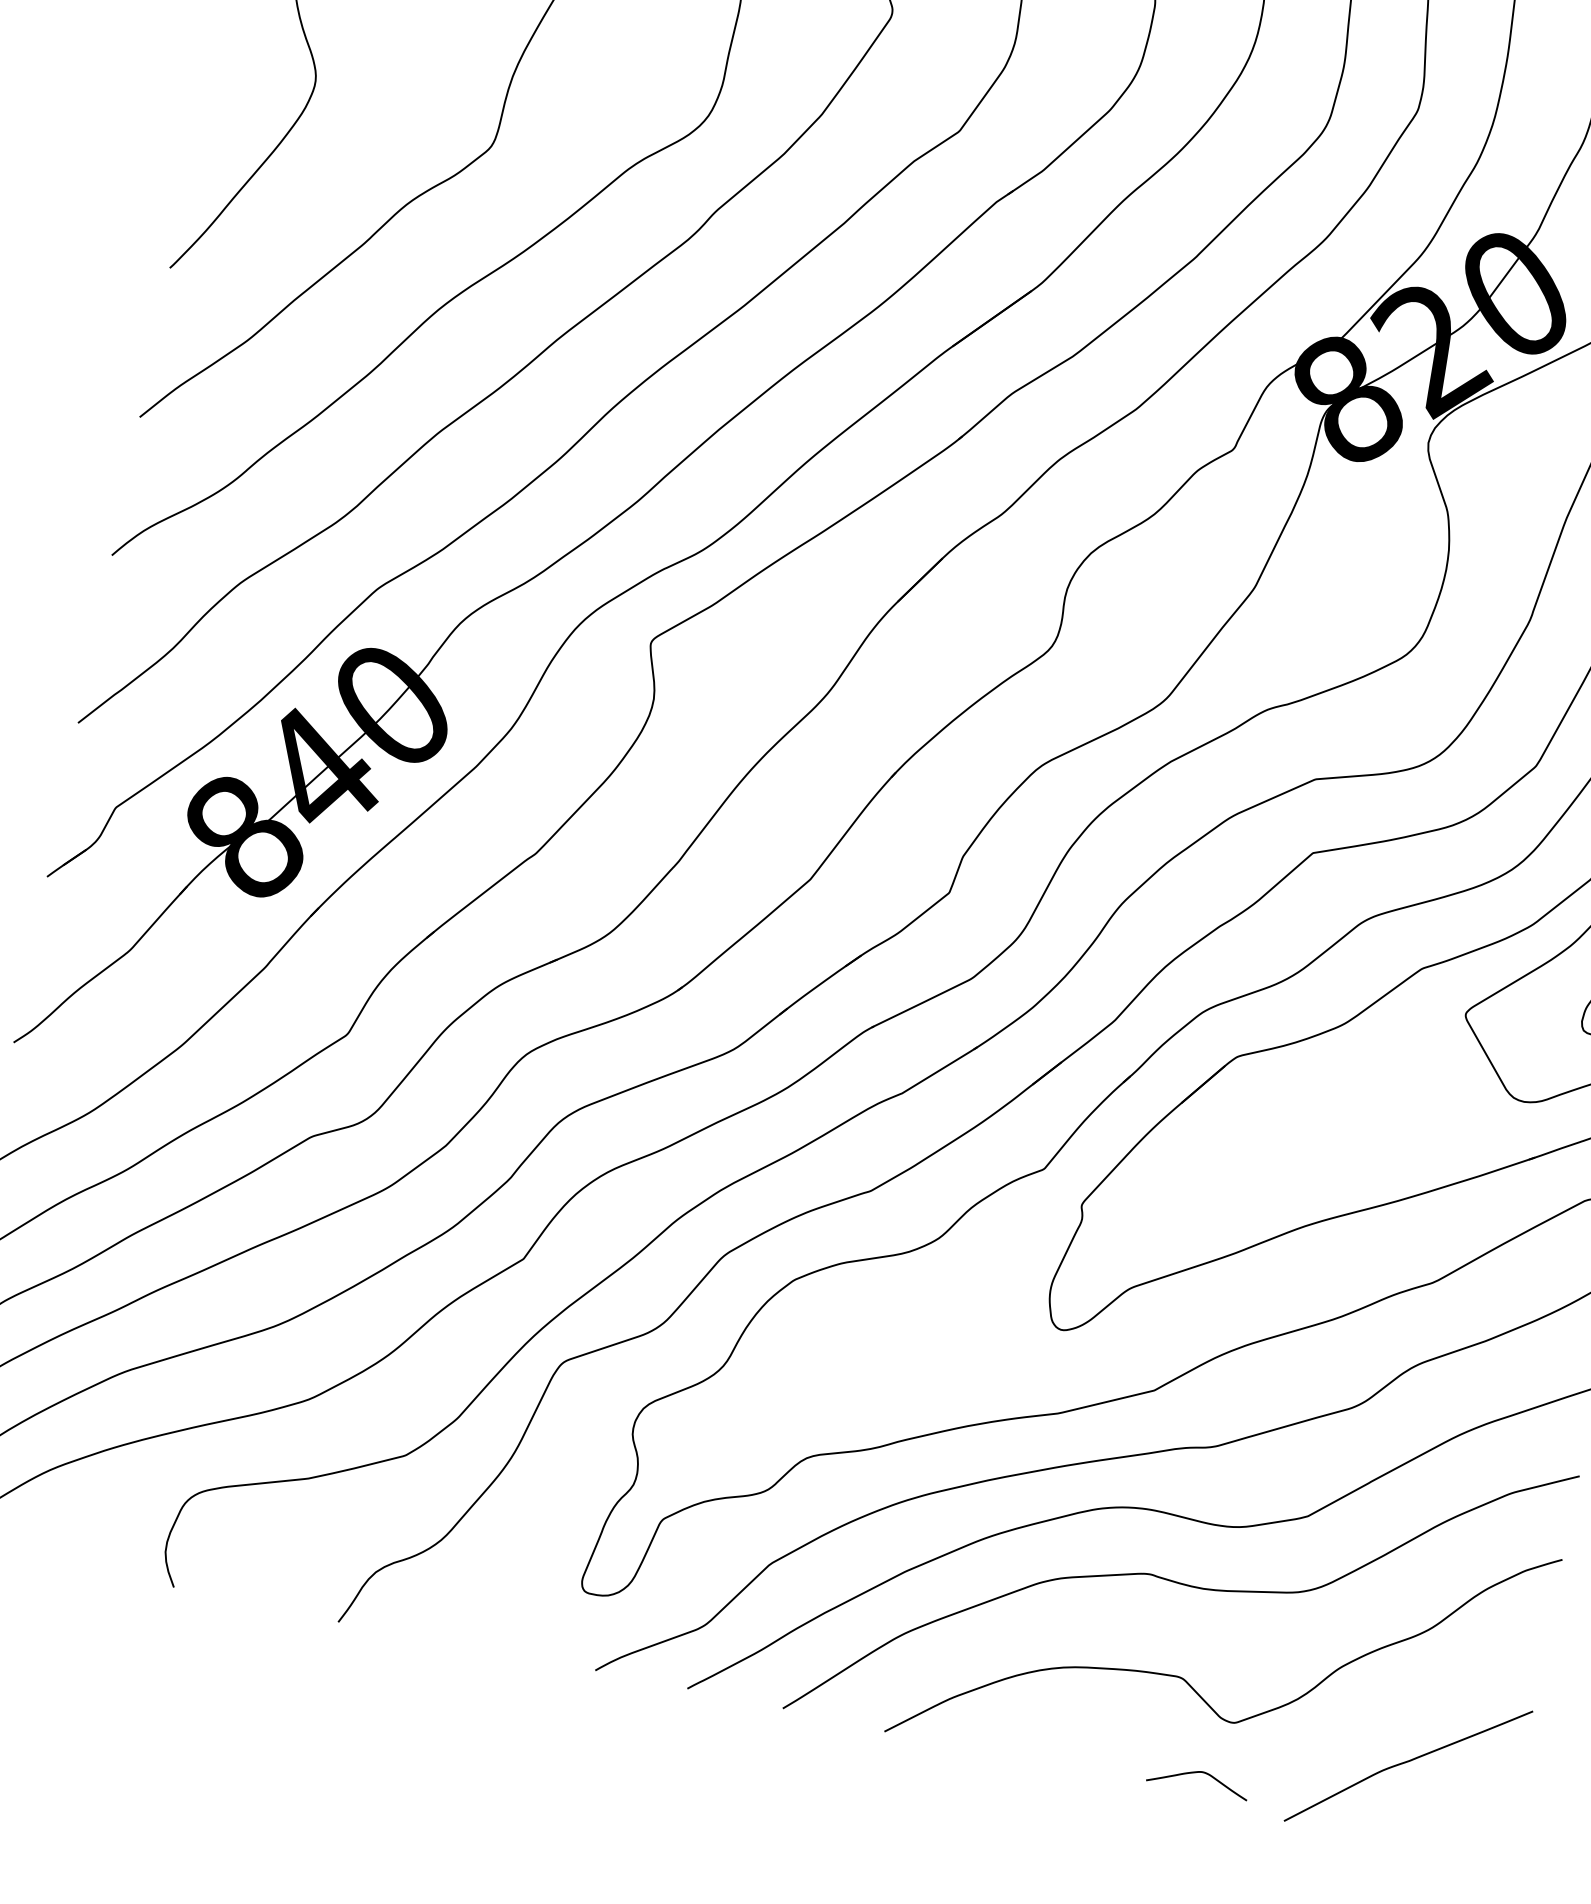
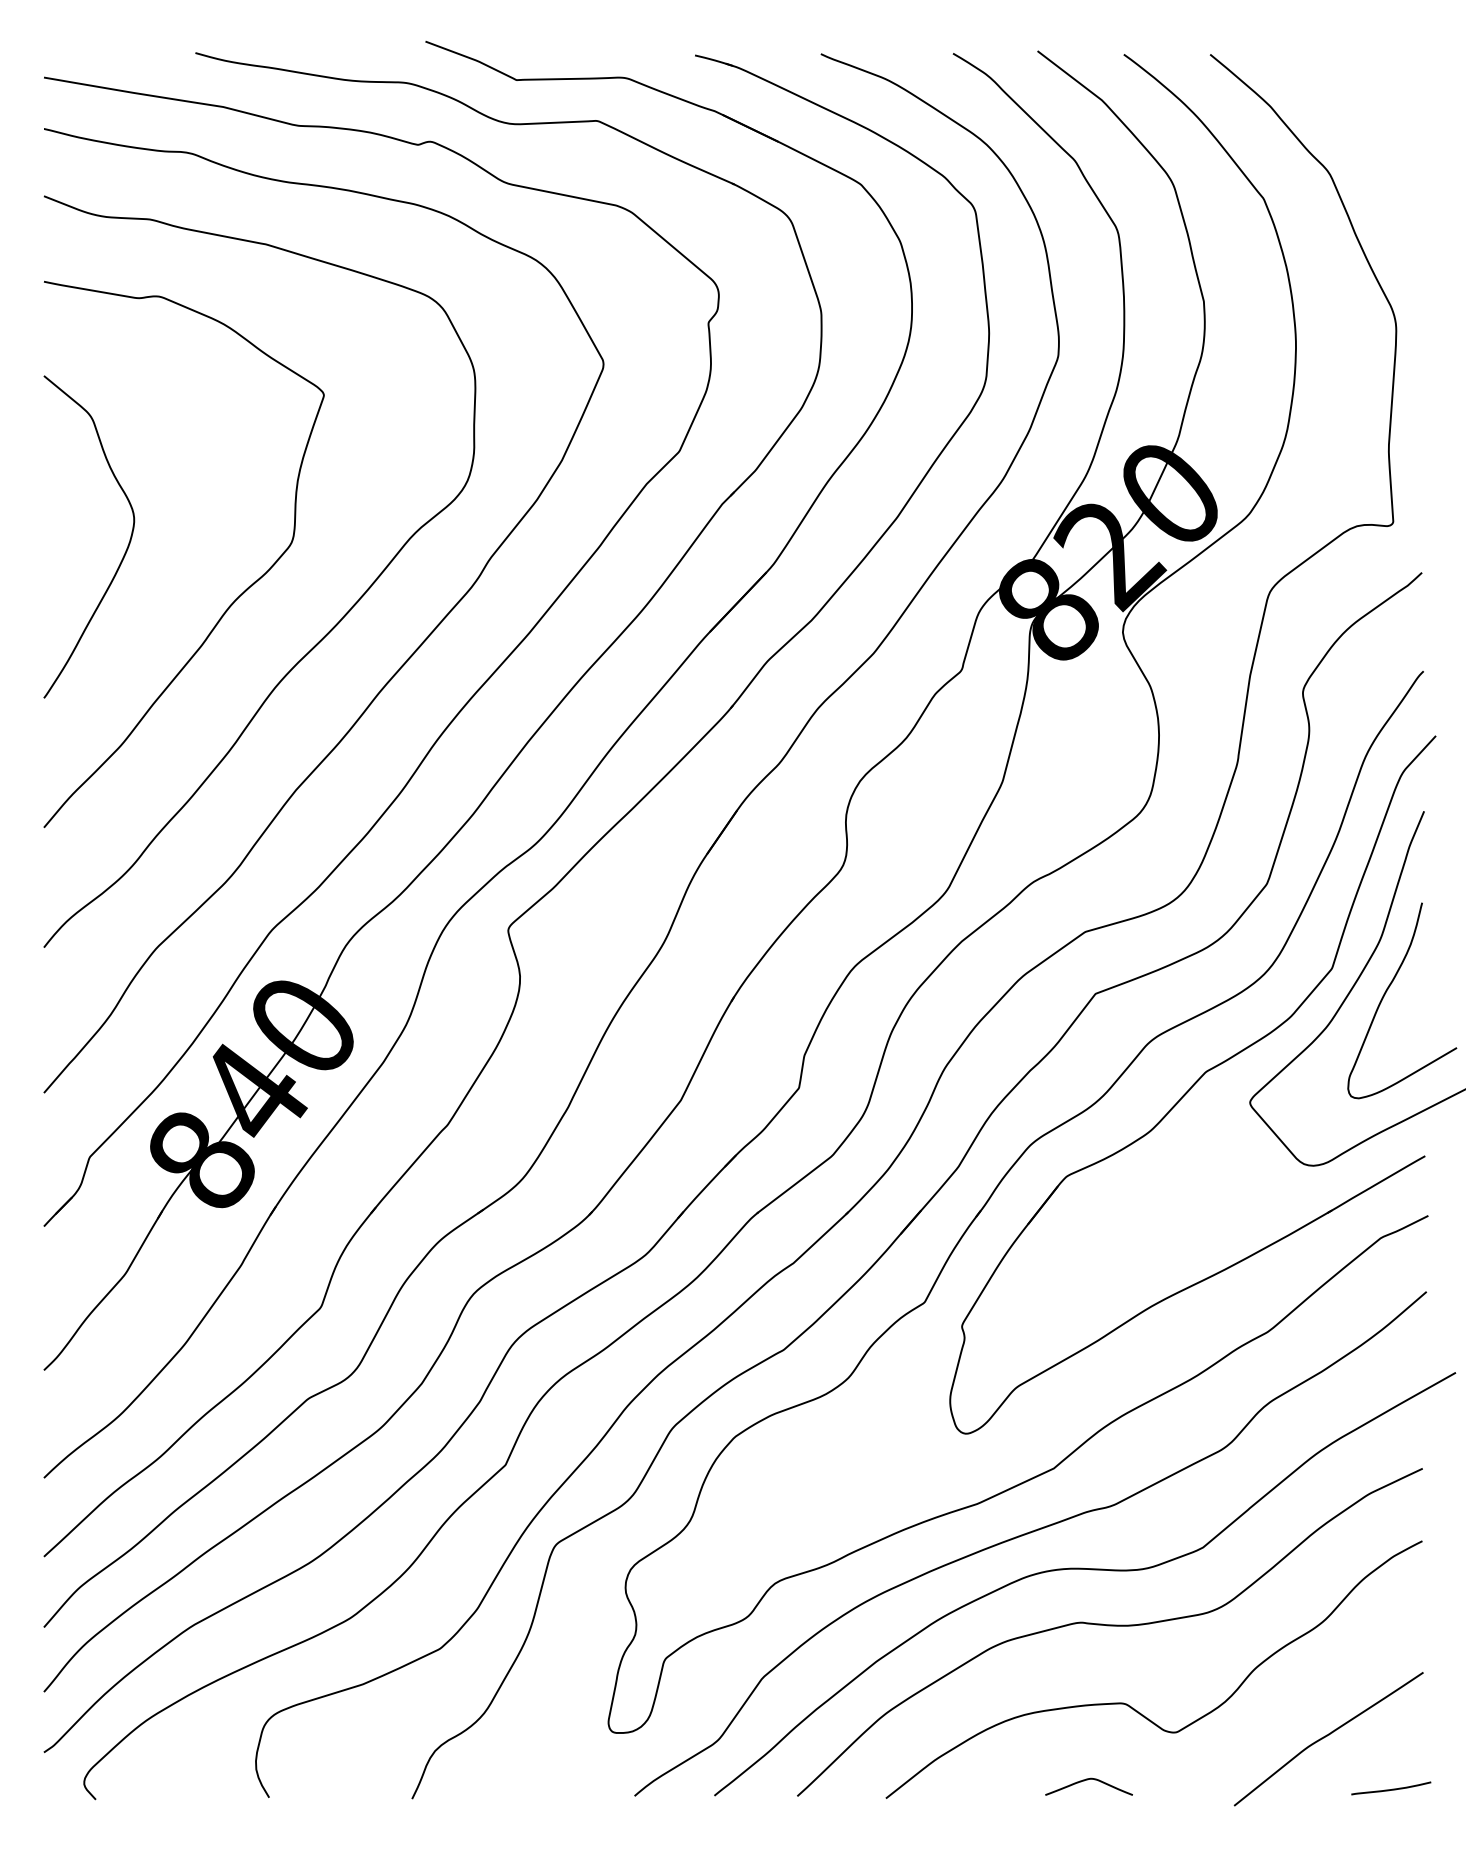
curve: (1198, 1773) -> (1087, 1780), moved
curve: (1470, 1837) -> (1392, 1788), added

